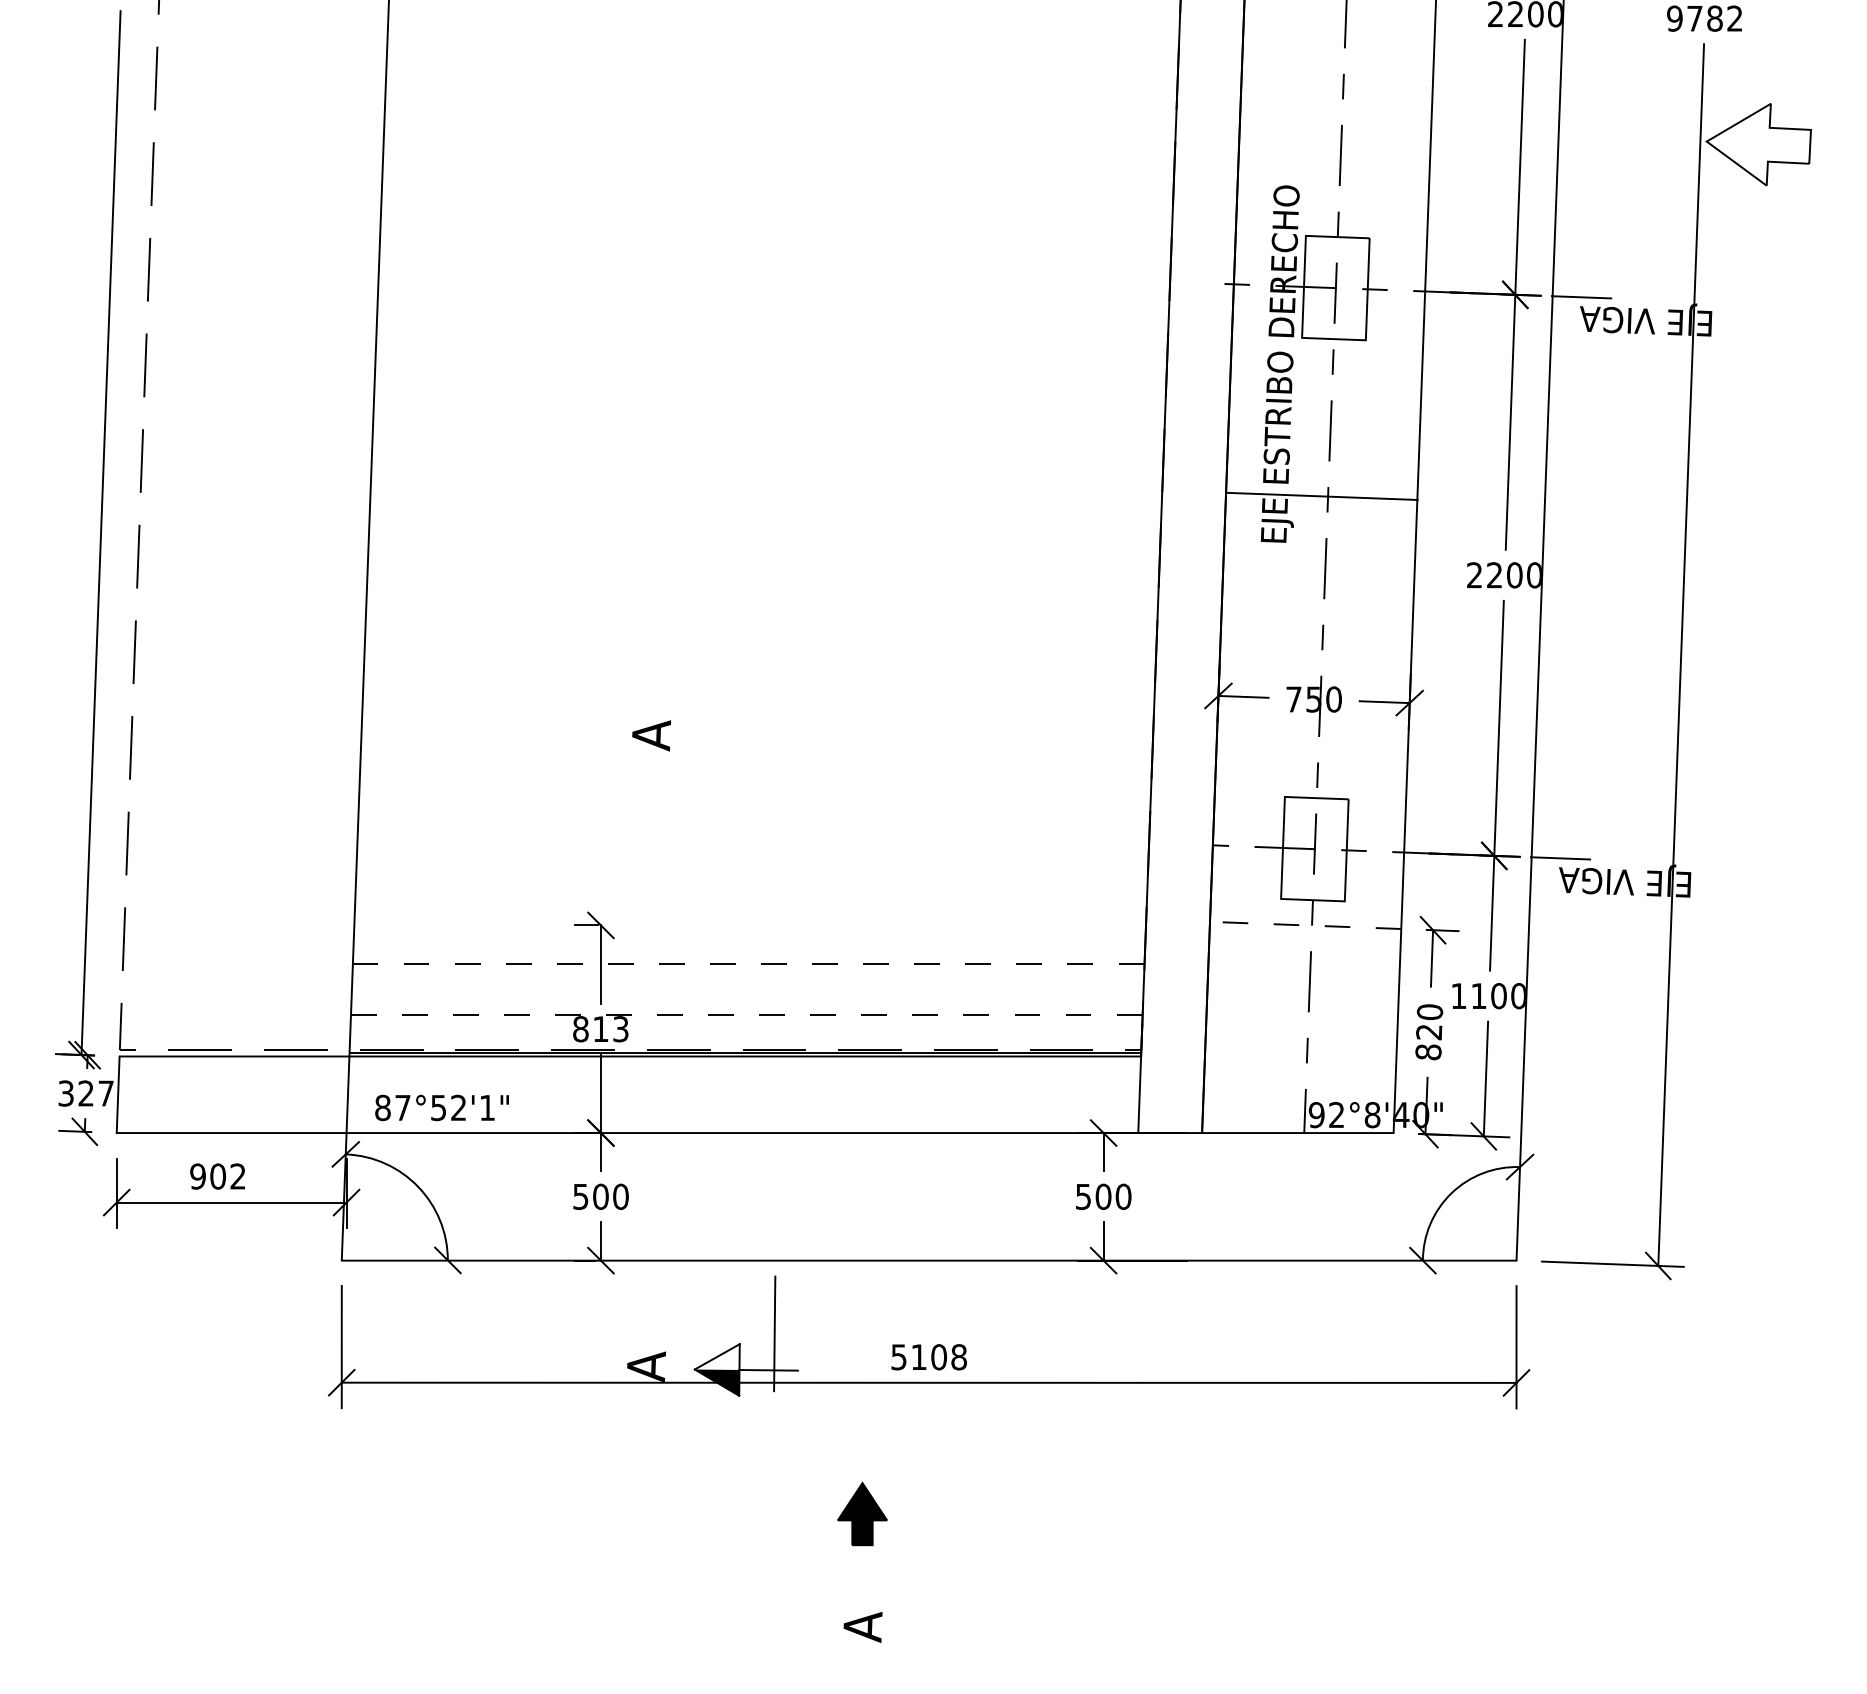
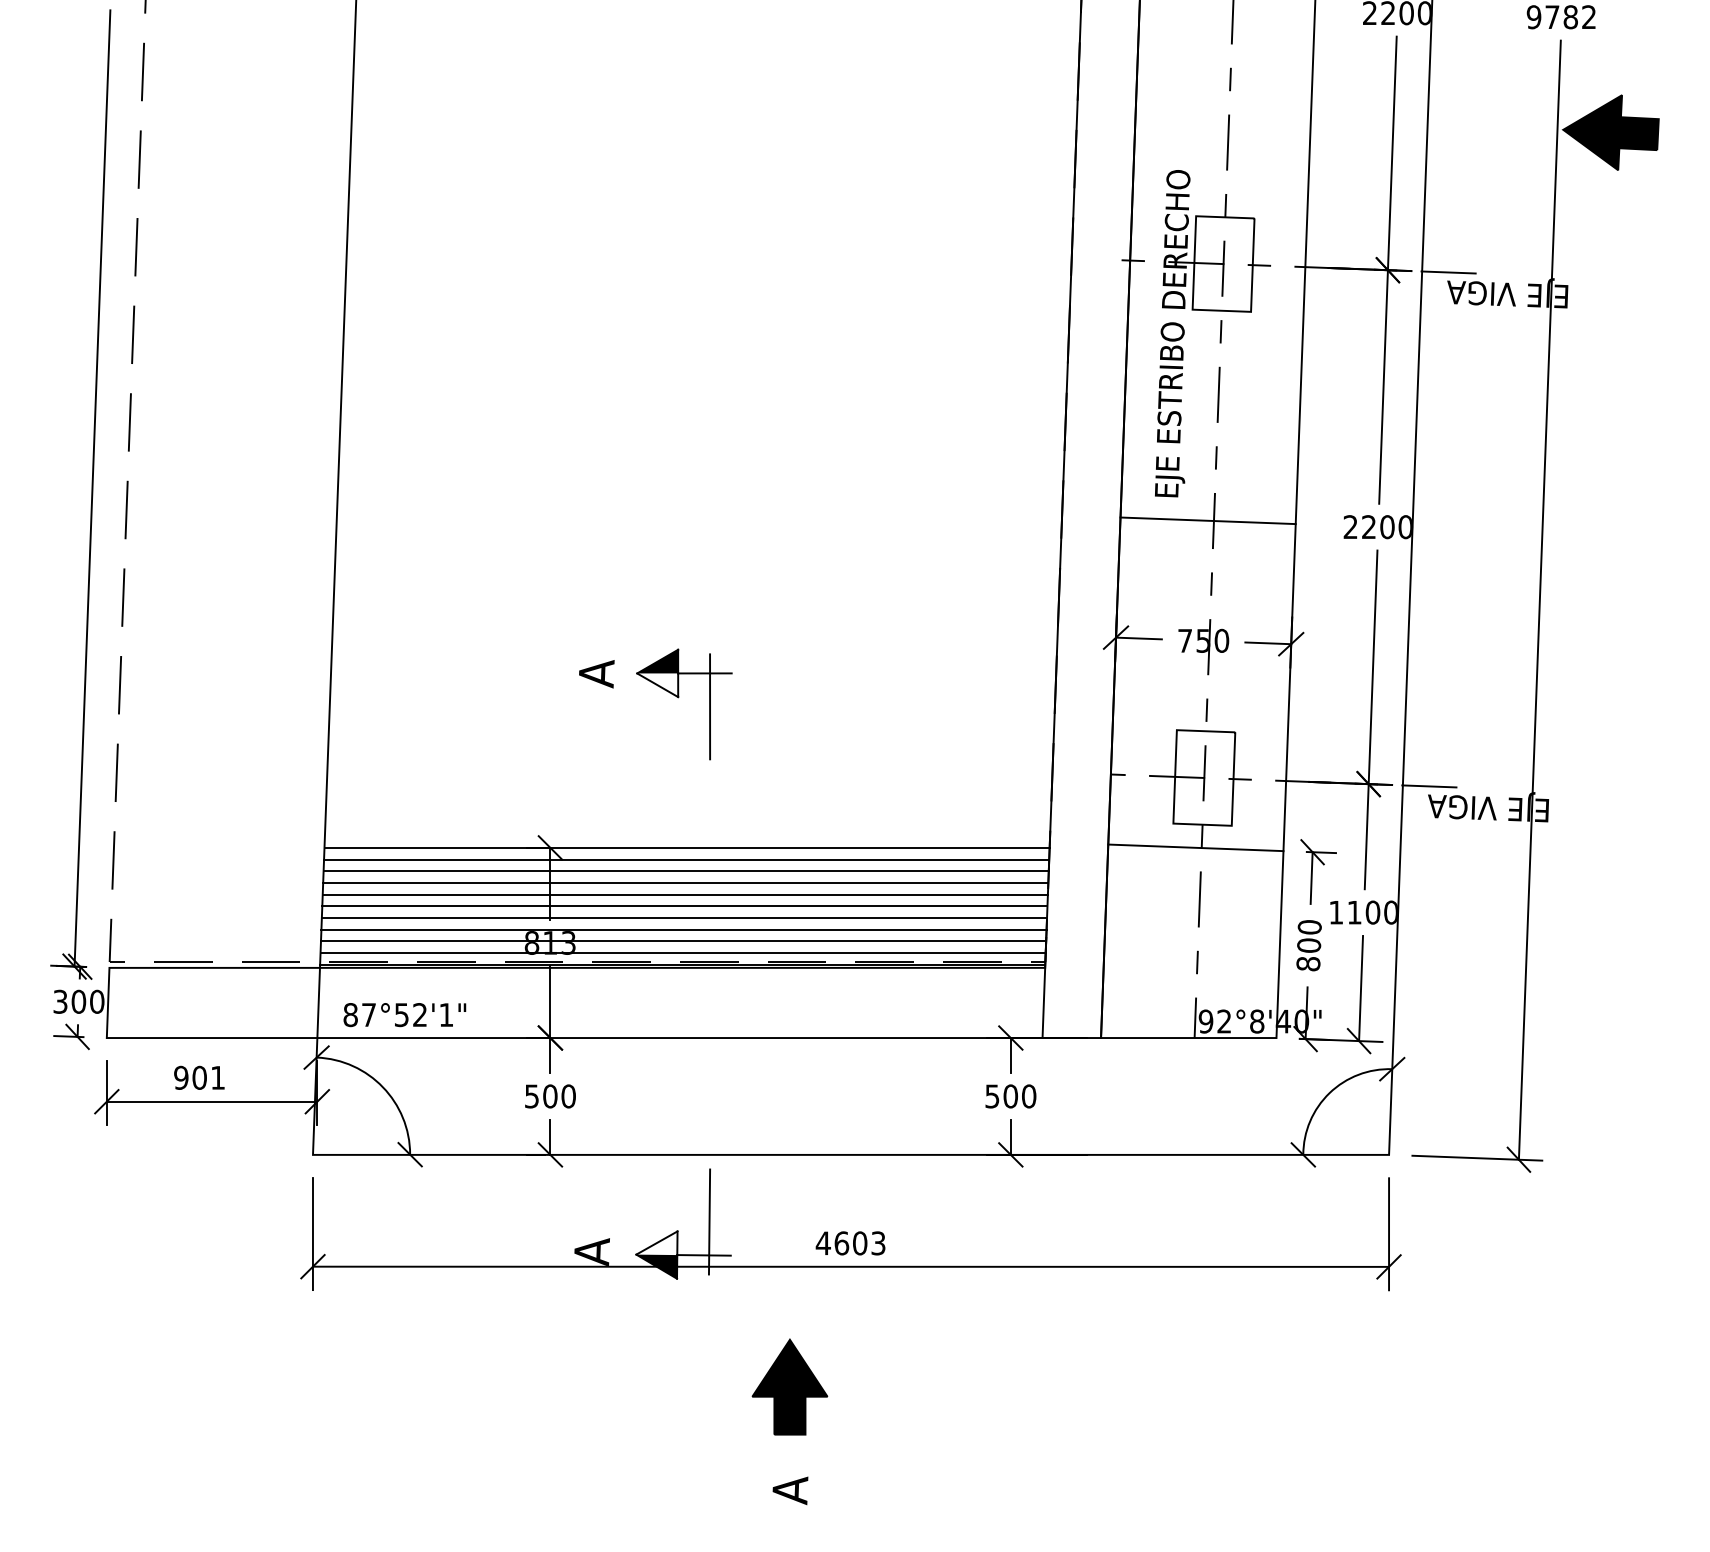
fill: (1758, 144) -> (1610, 132), added
line: (1321, 495) -> (1207, 519), moved
part: (741, 761) -> (679, 697), added
line: (750, 925) -> (687, 847), added
line: (1305, 925) -> (1195, 847), dashed -> solid
line: (749, 938) -> (686, 859), added
line: (749, 950) -> (686, 870), added
line: (748, 963) -> (685, 882), dashed -> solid
line: (748, 976) -> (685, 894), added
line: (747, 989) -> (684, 906), added
line: (747, 1002) -> (684, 918), added
line: (746, 1014) -> (683, 929), dashed -> solid
line: (746, 1027) -> (683, 941), added
text: (1429, 1032) -> (1309, 945), 820 -> 800
line: (745, 1040) -> (682, 953), added
text: (96, 1093) -> (88, 1001), 327 -> 300
text: (237, 1176) -> (217, 1077), 902 -> 901
text: (928, 1357) -> (850, 1243), 5108 -> 4603
part: (862, 1513) -> (789, 1386), size x1.67

